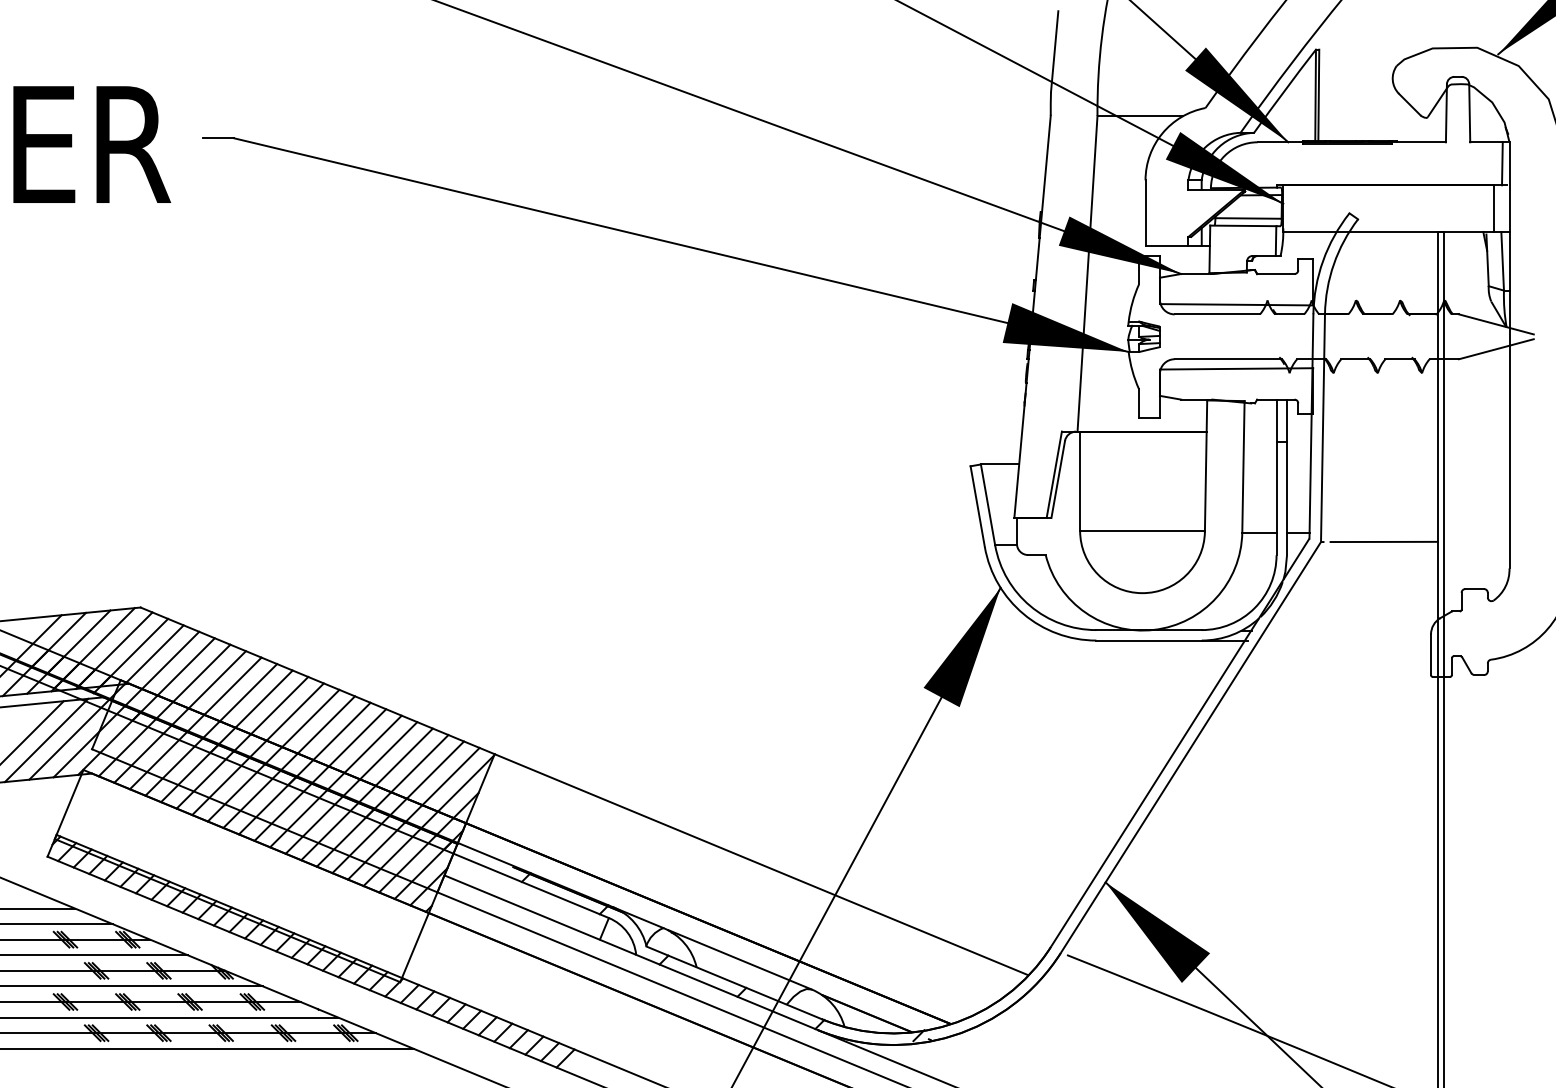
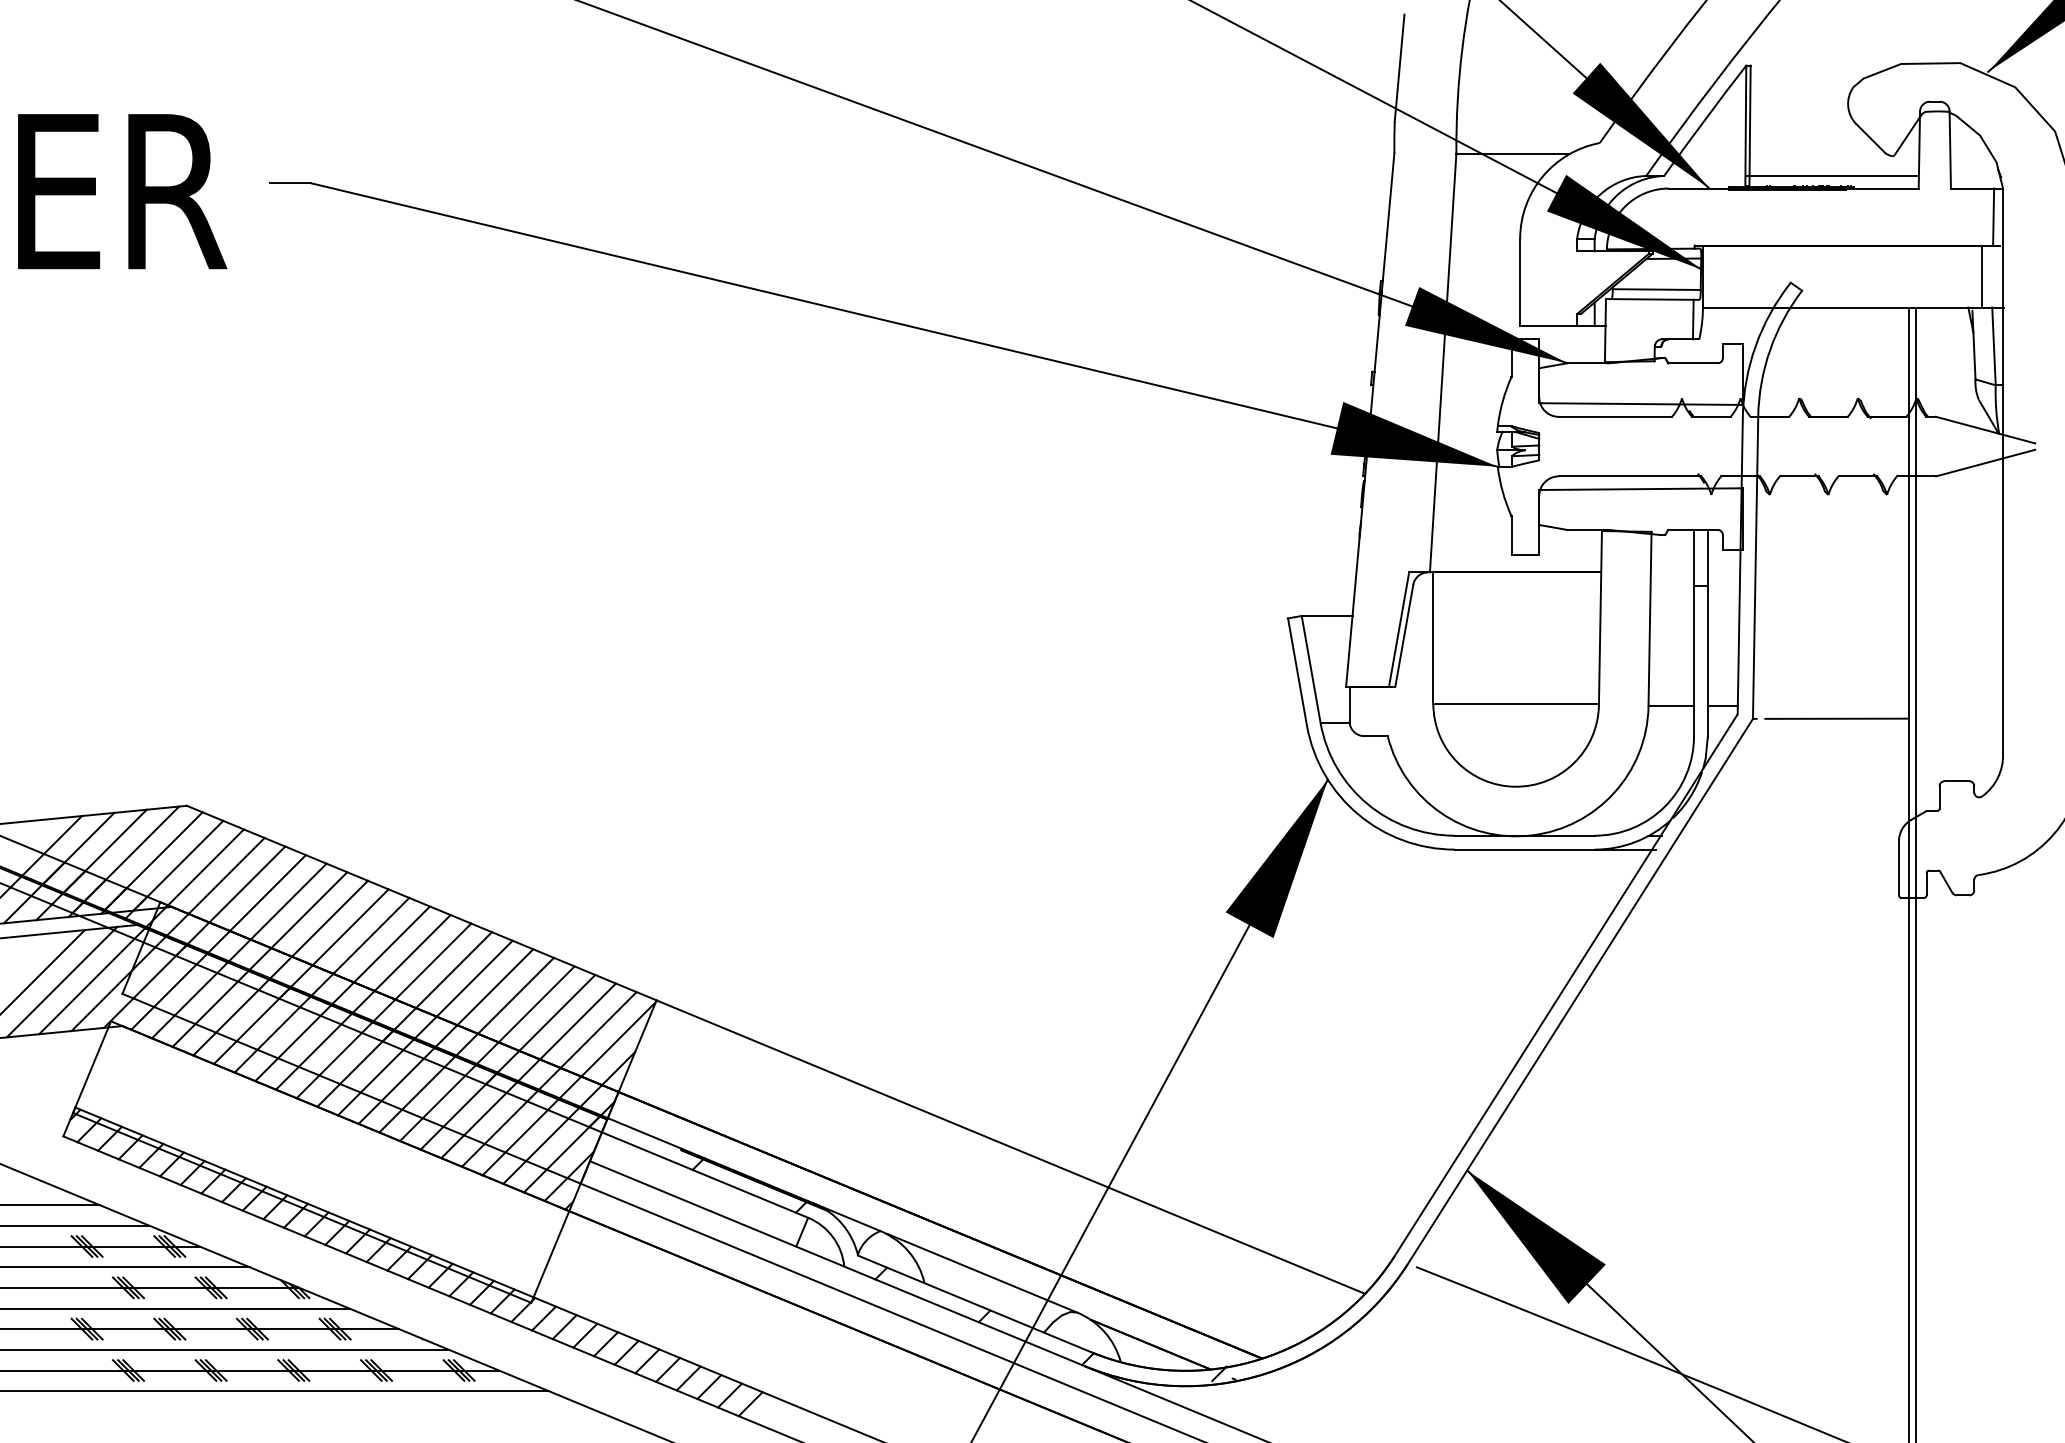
line: (1380, 133) -> (1832, 176), added

